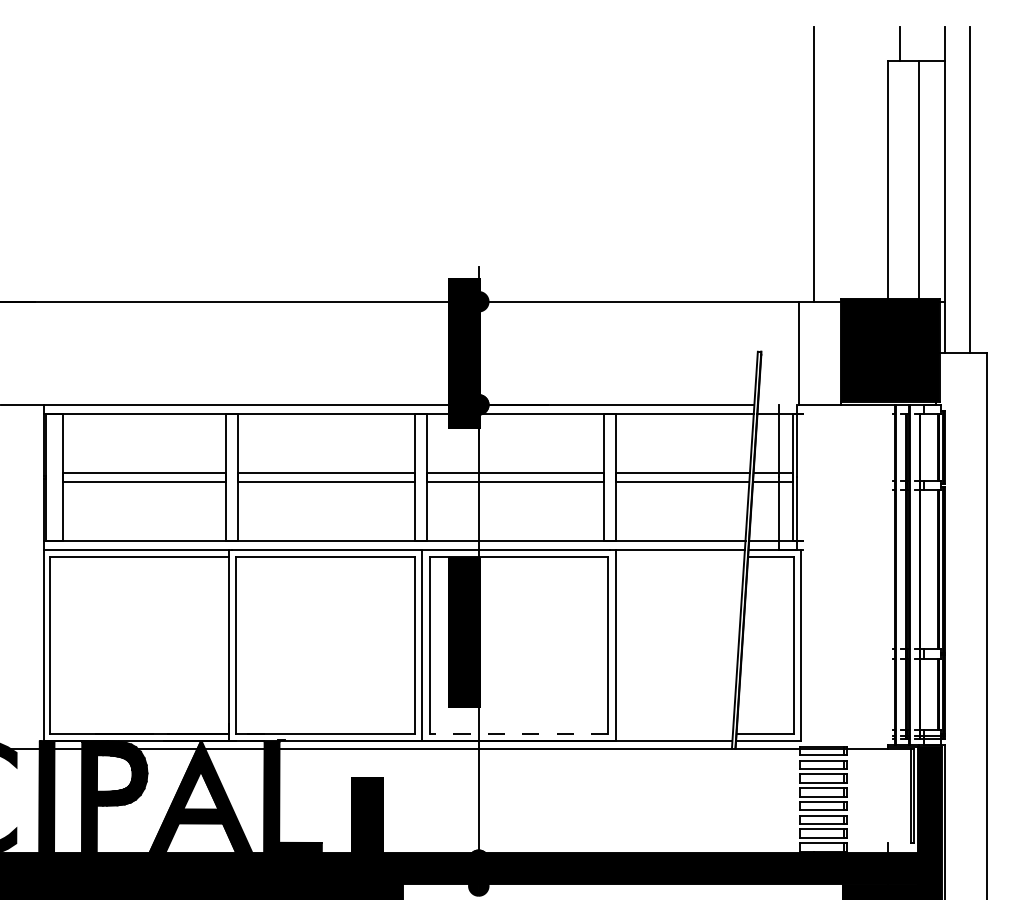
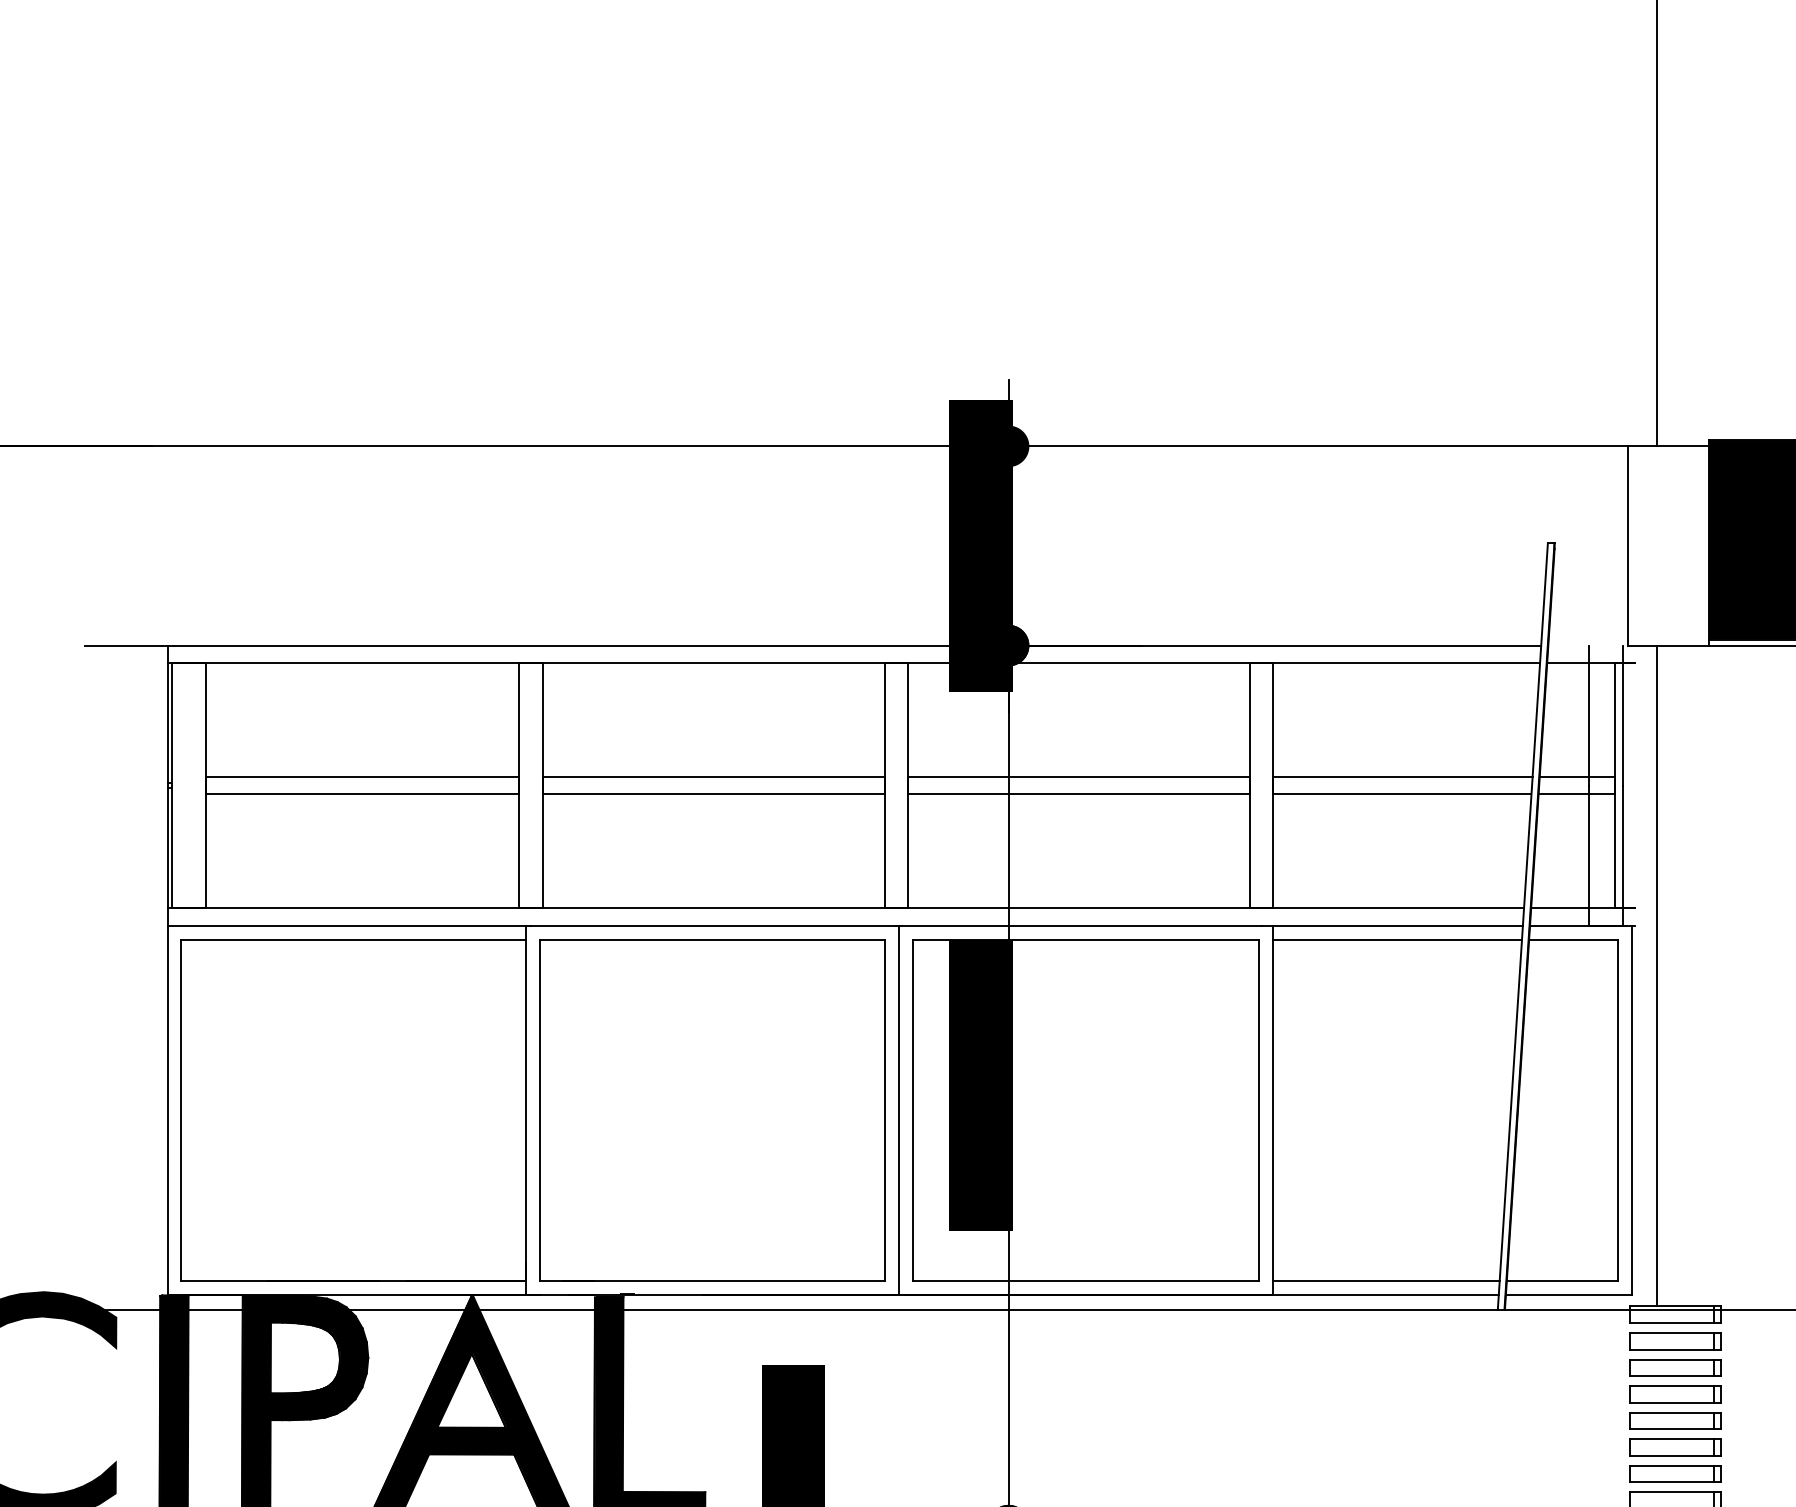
line: (679, 557) -> (1396, 940), added
line: (814, 575) -> (1657, 975), added
line: (518, 733) -> (1085, 1280), dashed -> solid
line: (673, 733) -> (1384, 1280), added

